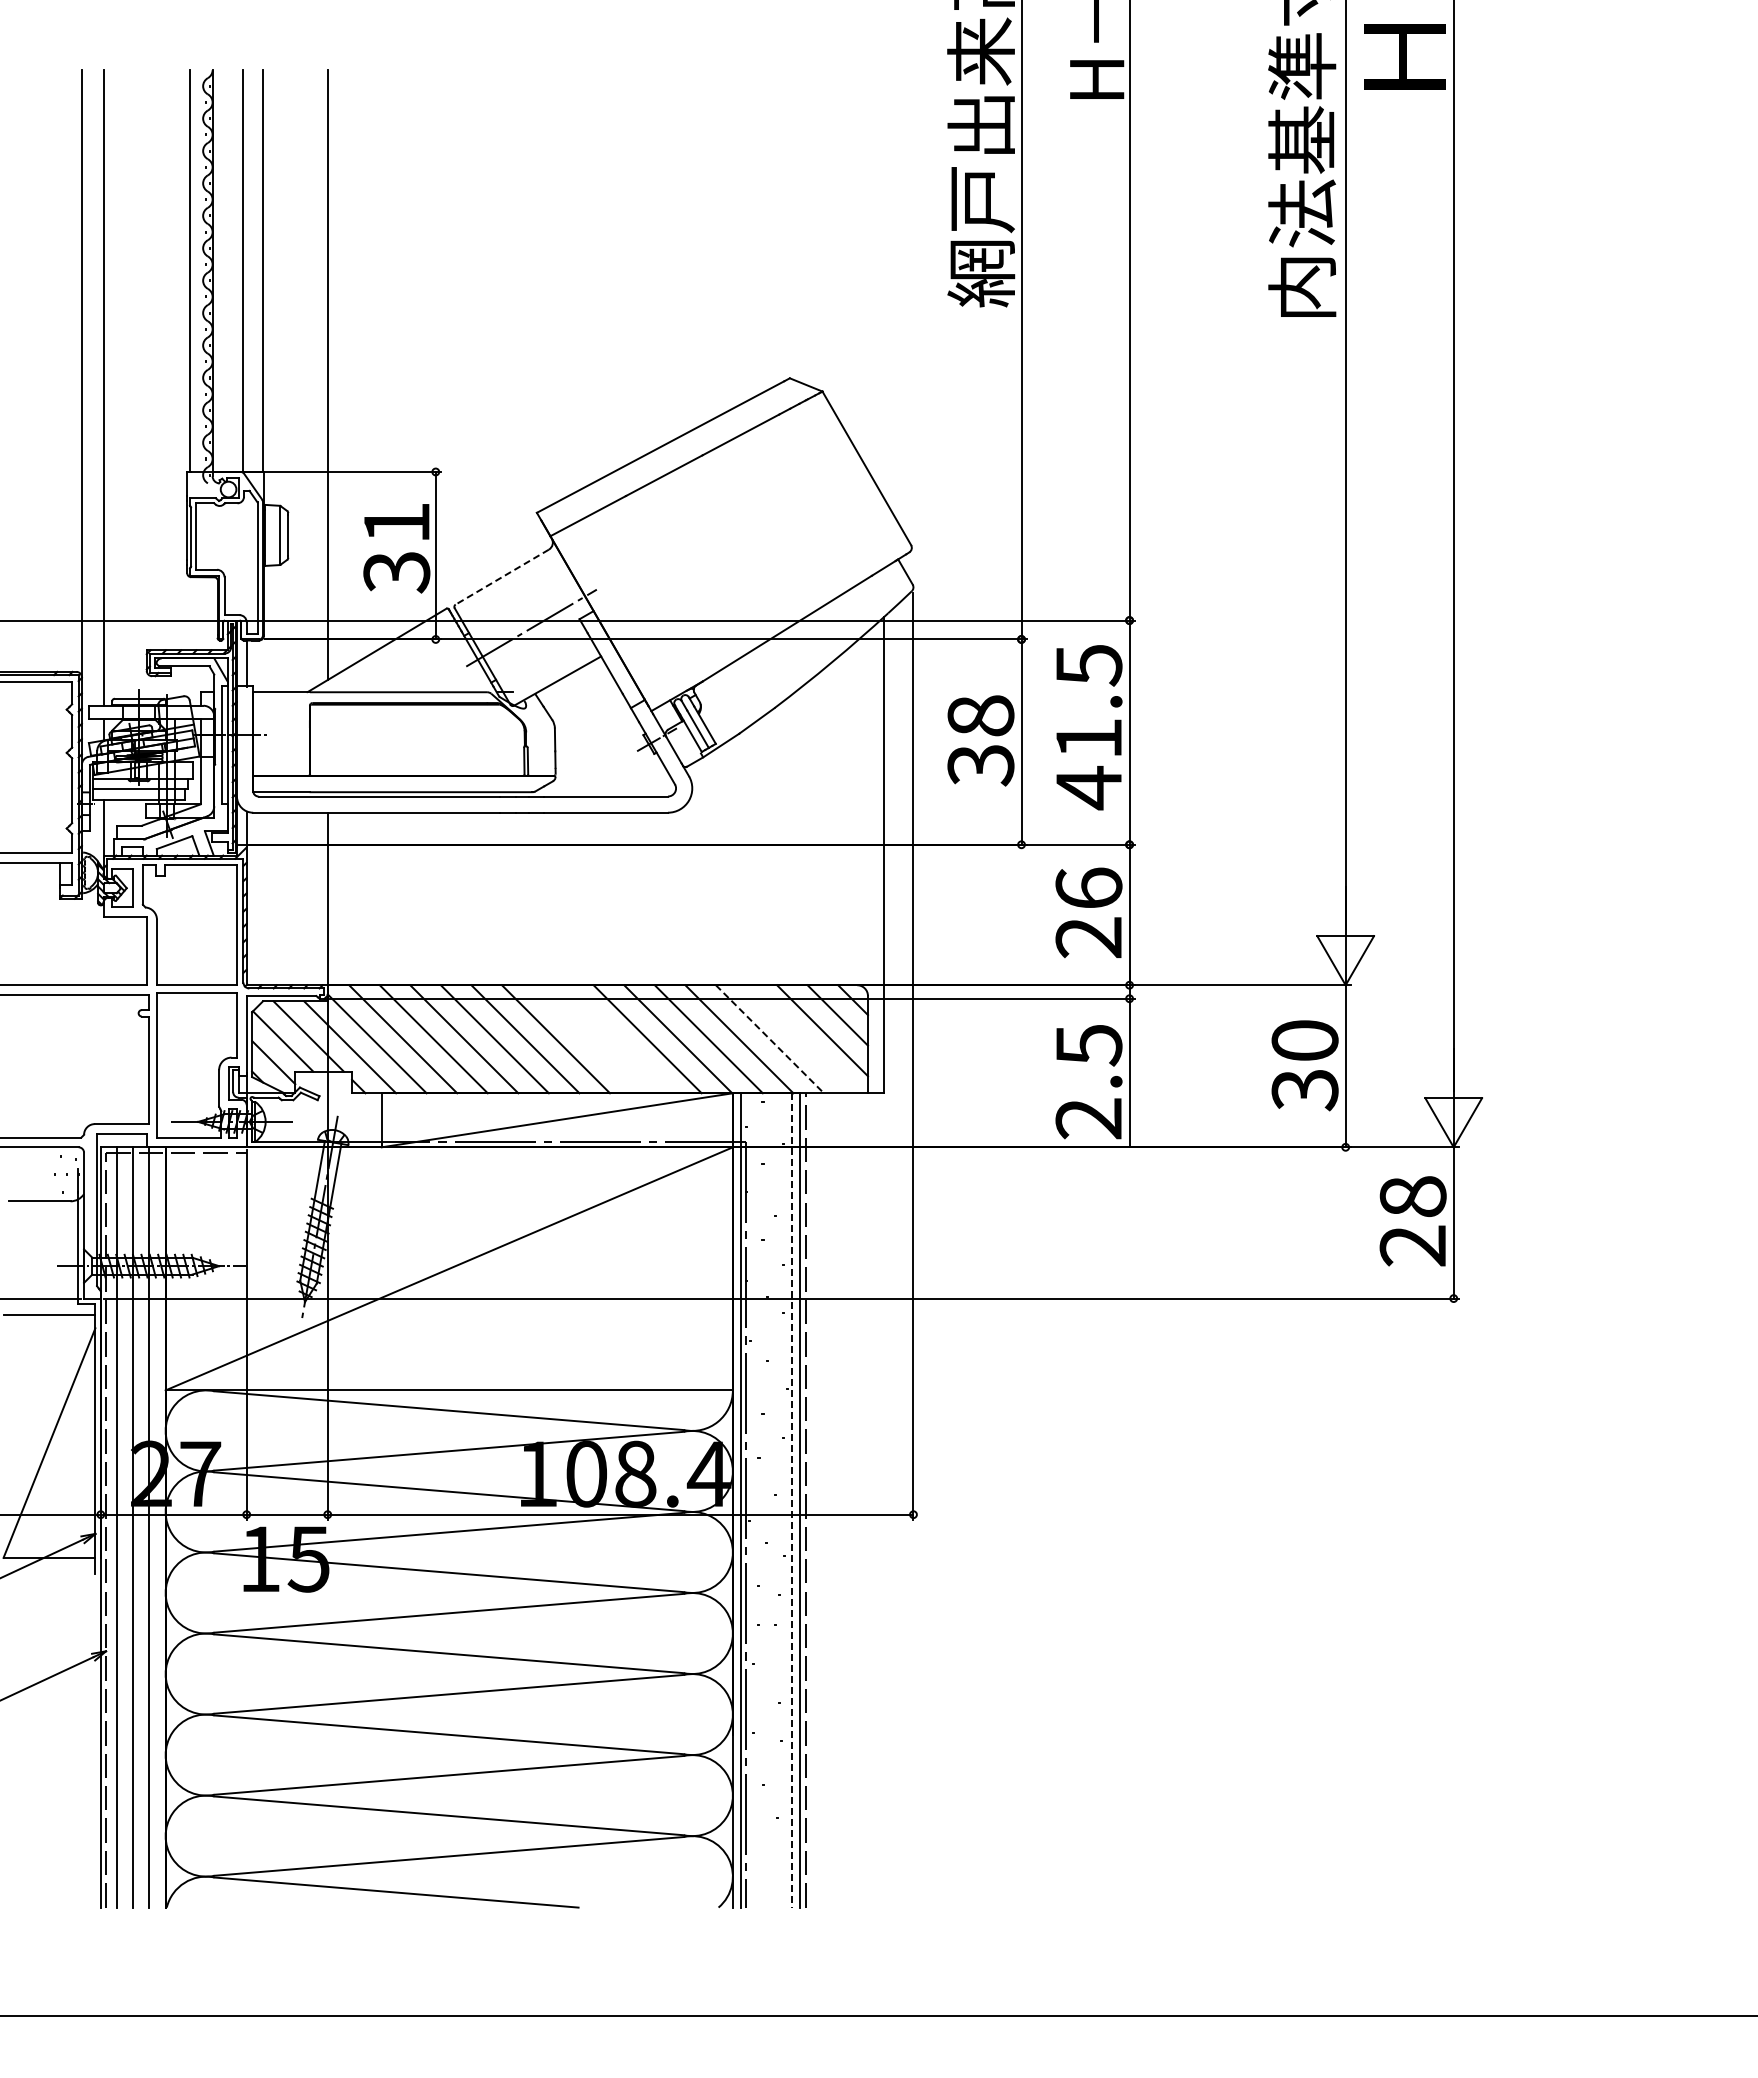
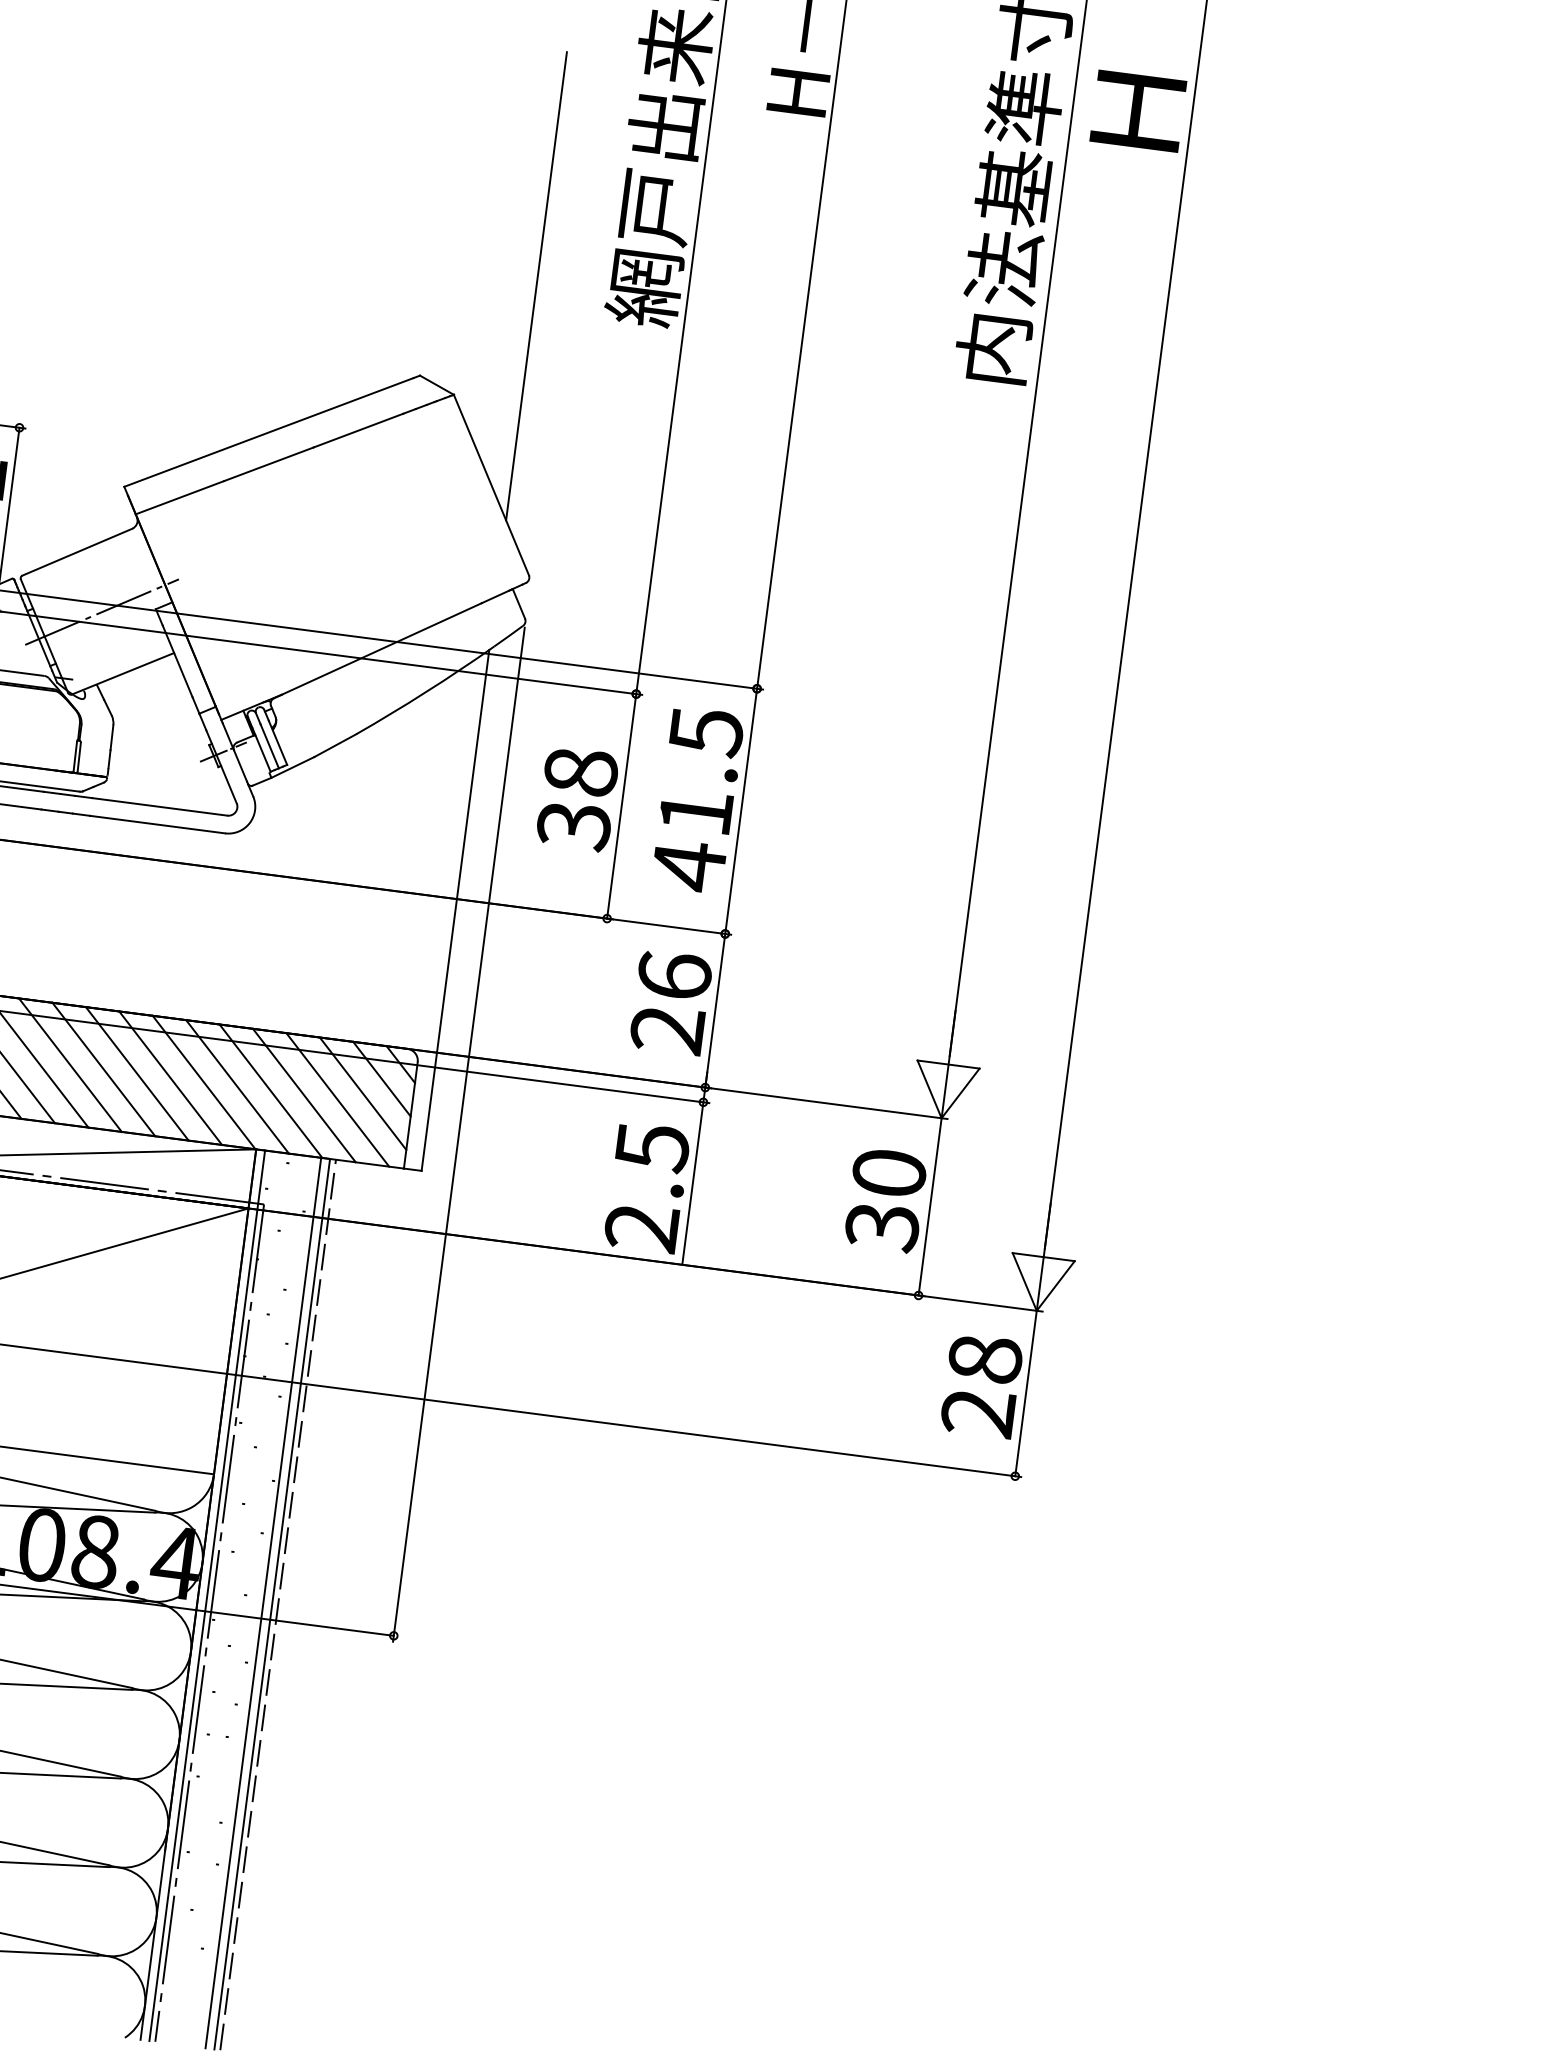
line: (884, 284) -> (536, 286), added
line: (501, 577) -> (76, 552), dashed -> solid
line: (586, 1039) -> (103, 1069), added
line: (617, 1039) -> (137, 1074), added
line: (770, 1039) -> (304, 1095), dashed -> solid
line: (800, 1039) -> (337, 1100), added
line: (792, 1500) -> (263, 1603), dashed -> solid

